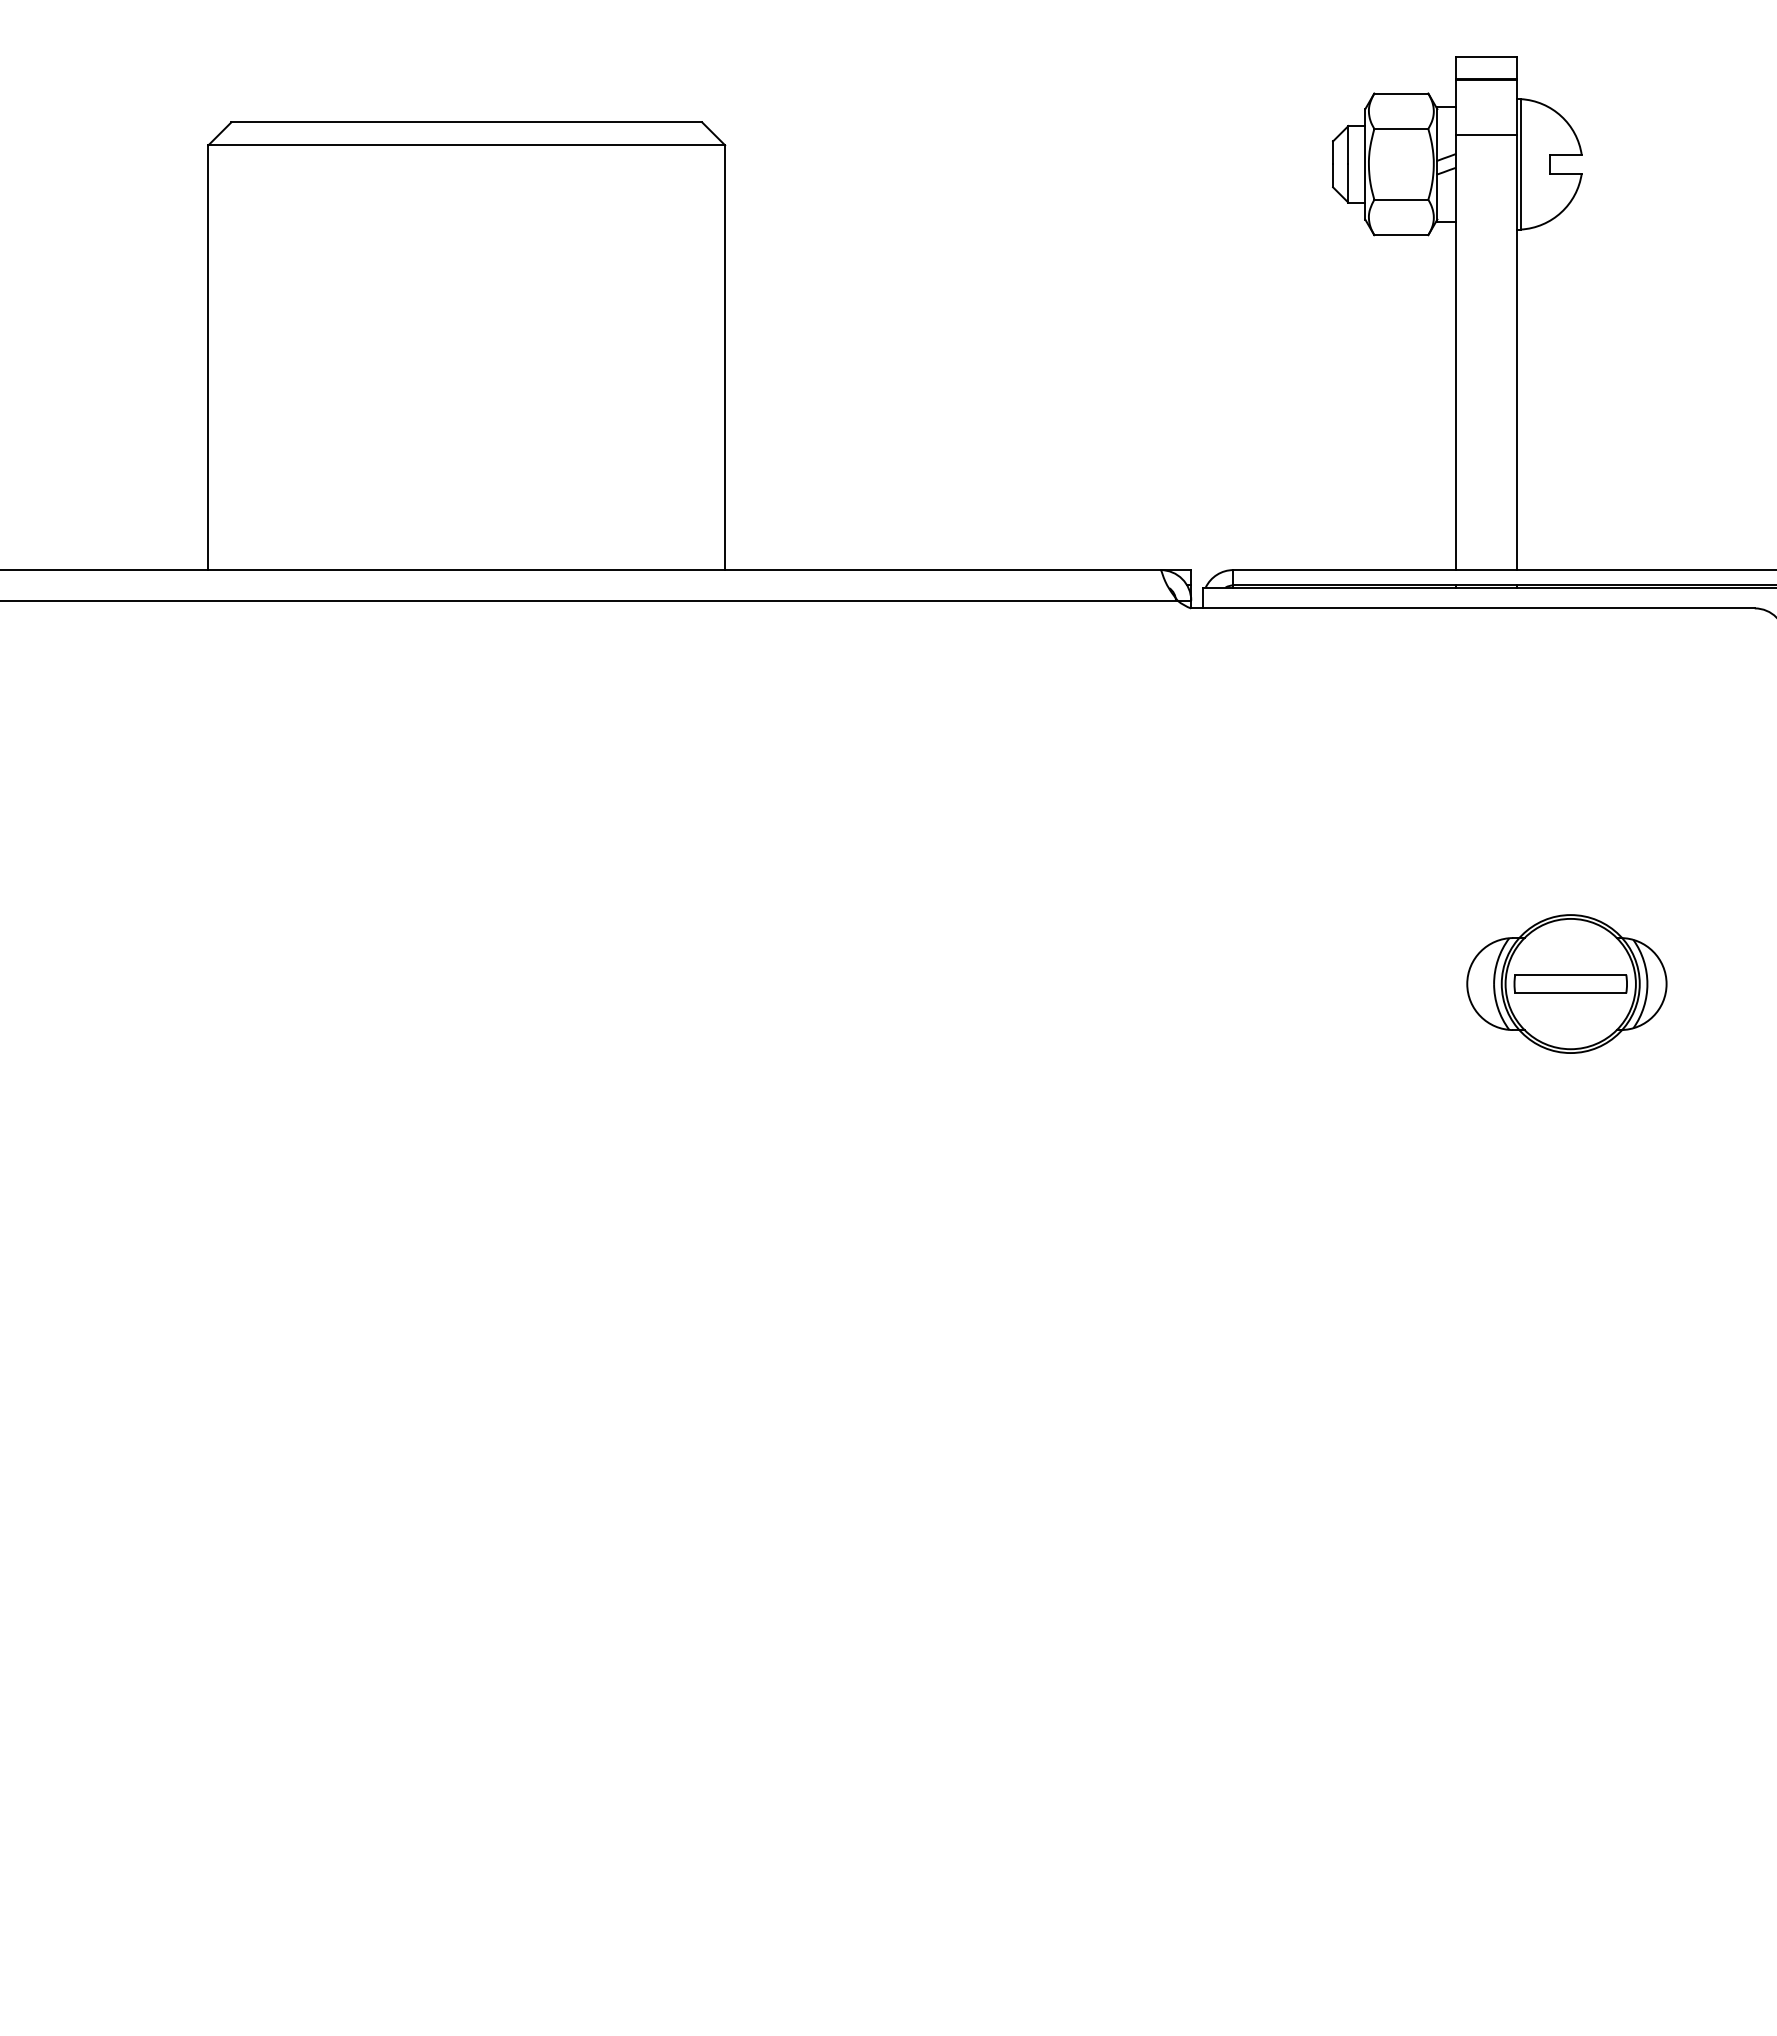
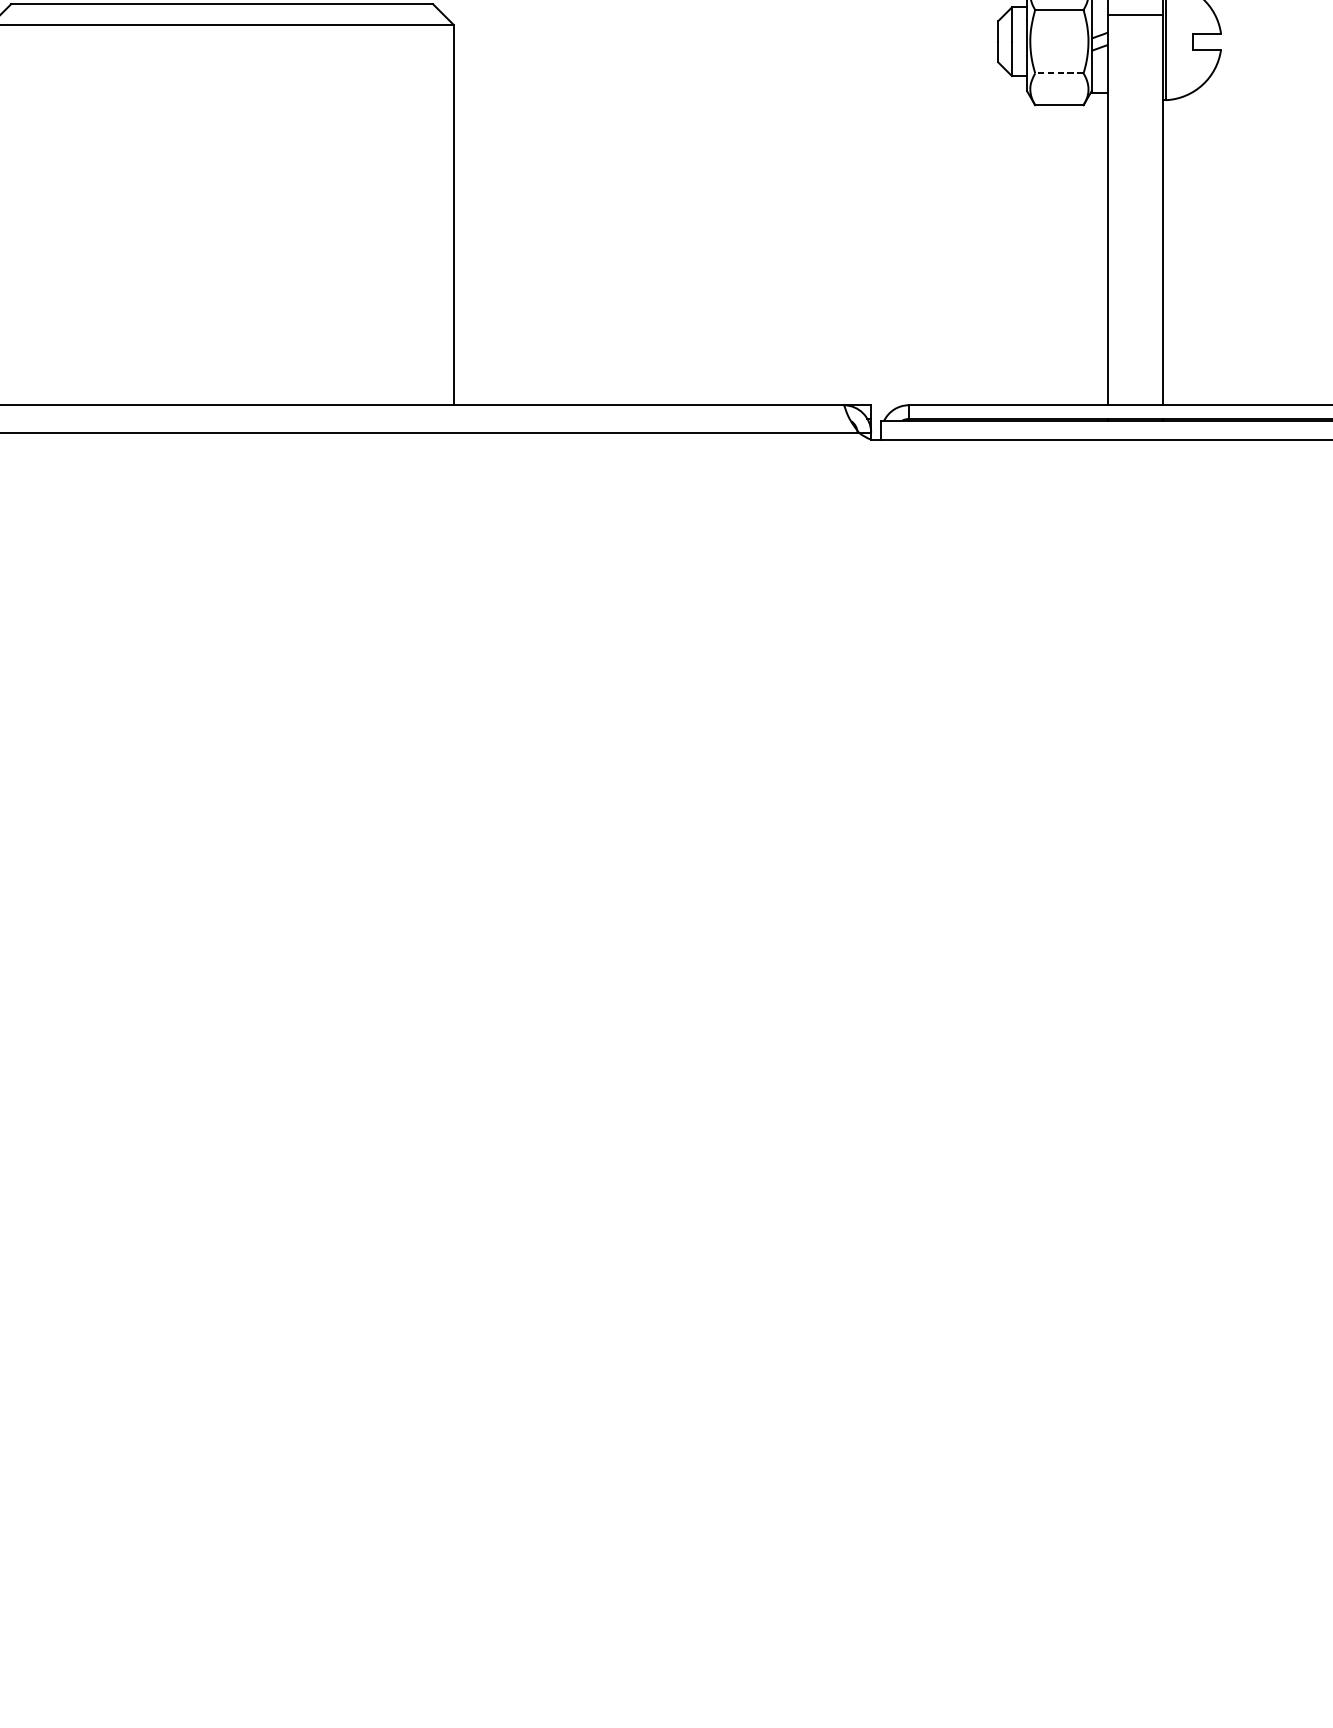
line: (1401, 199) -> (1059, 73), solid -> dashed
part: (1566, 983) -> (1207, 775), removed

